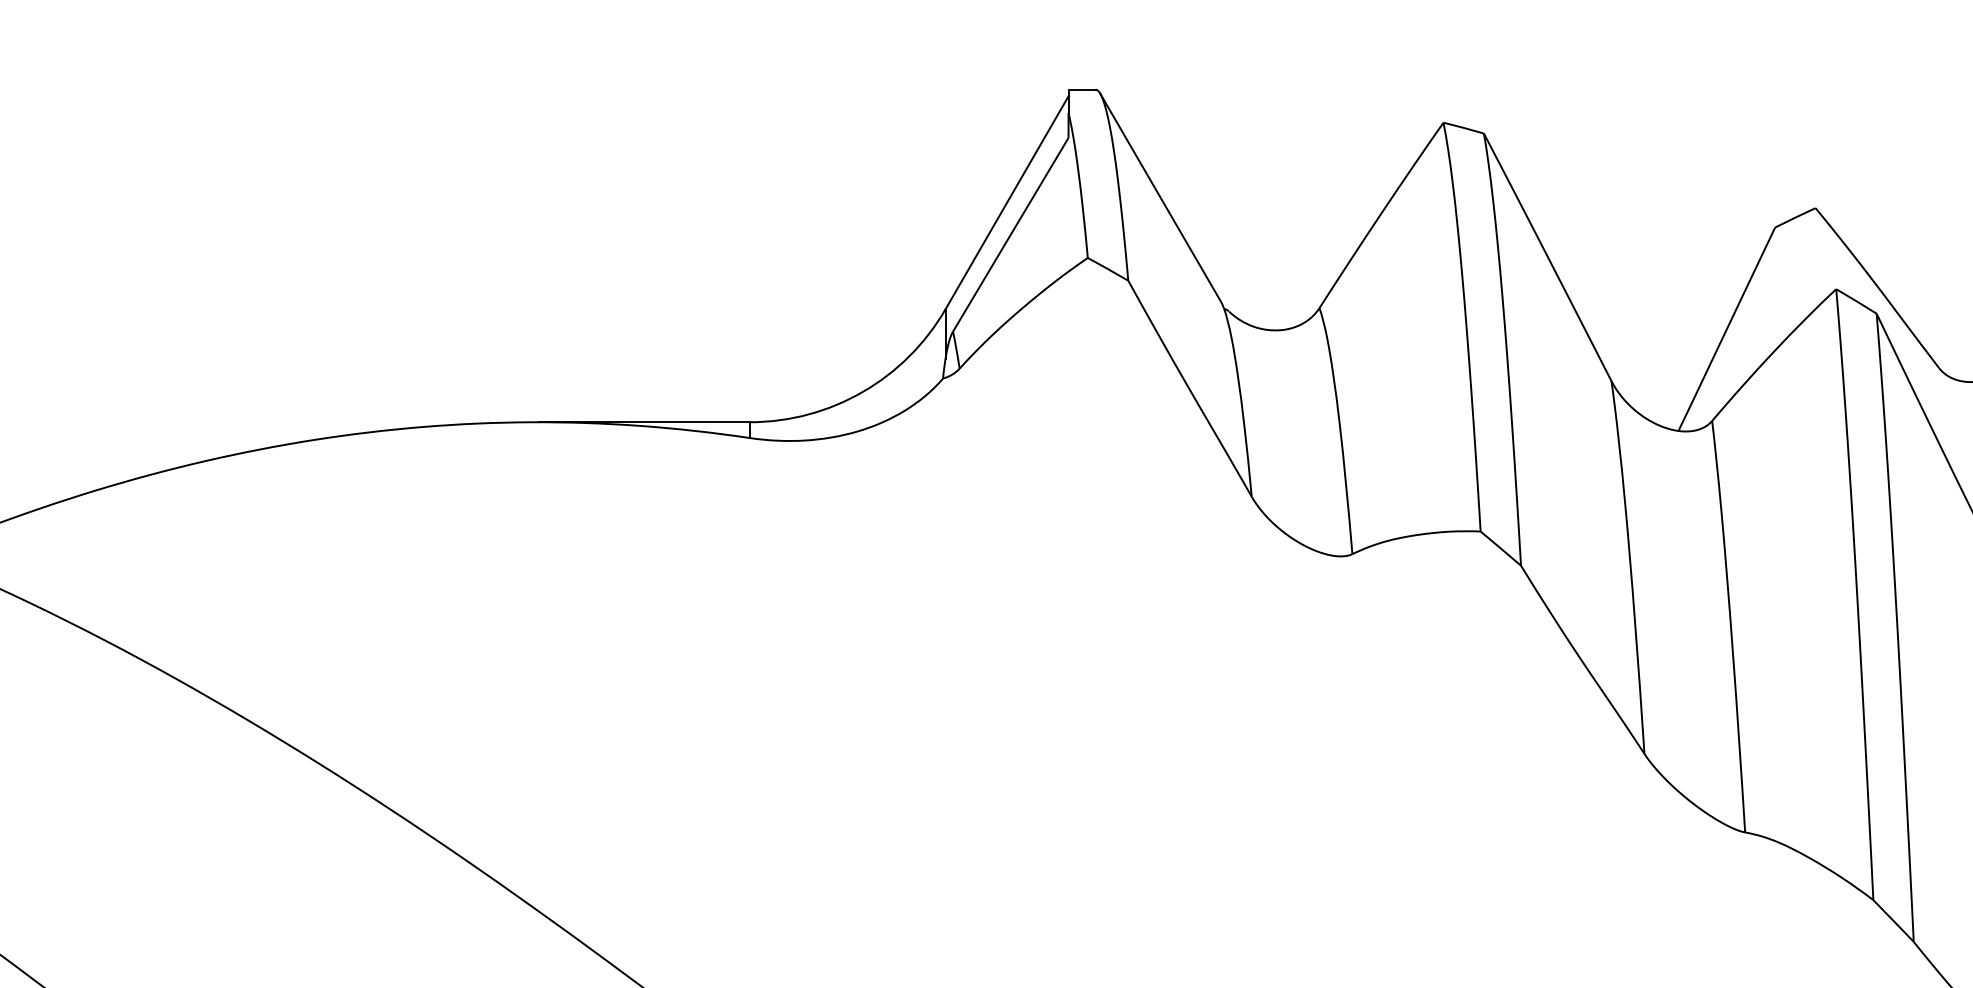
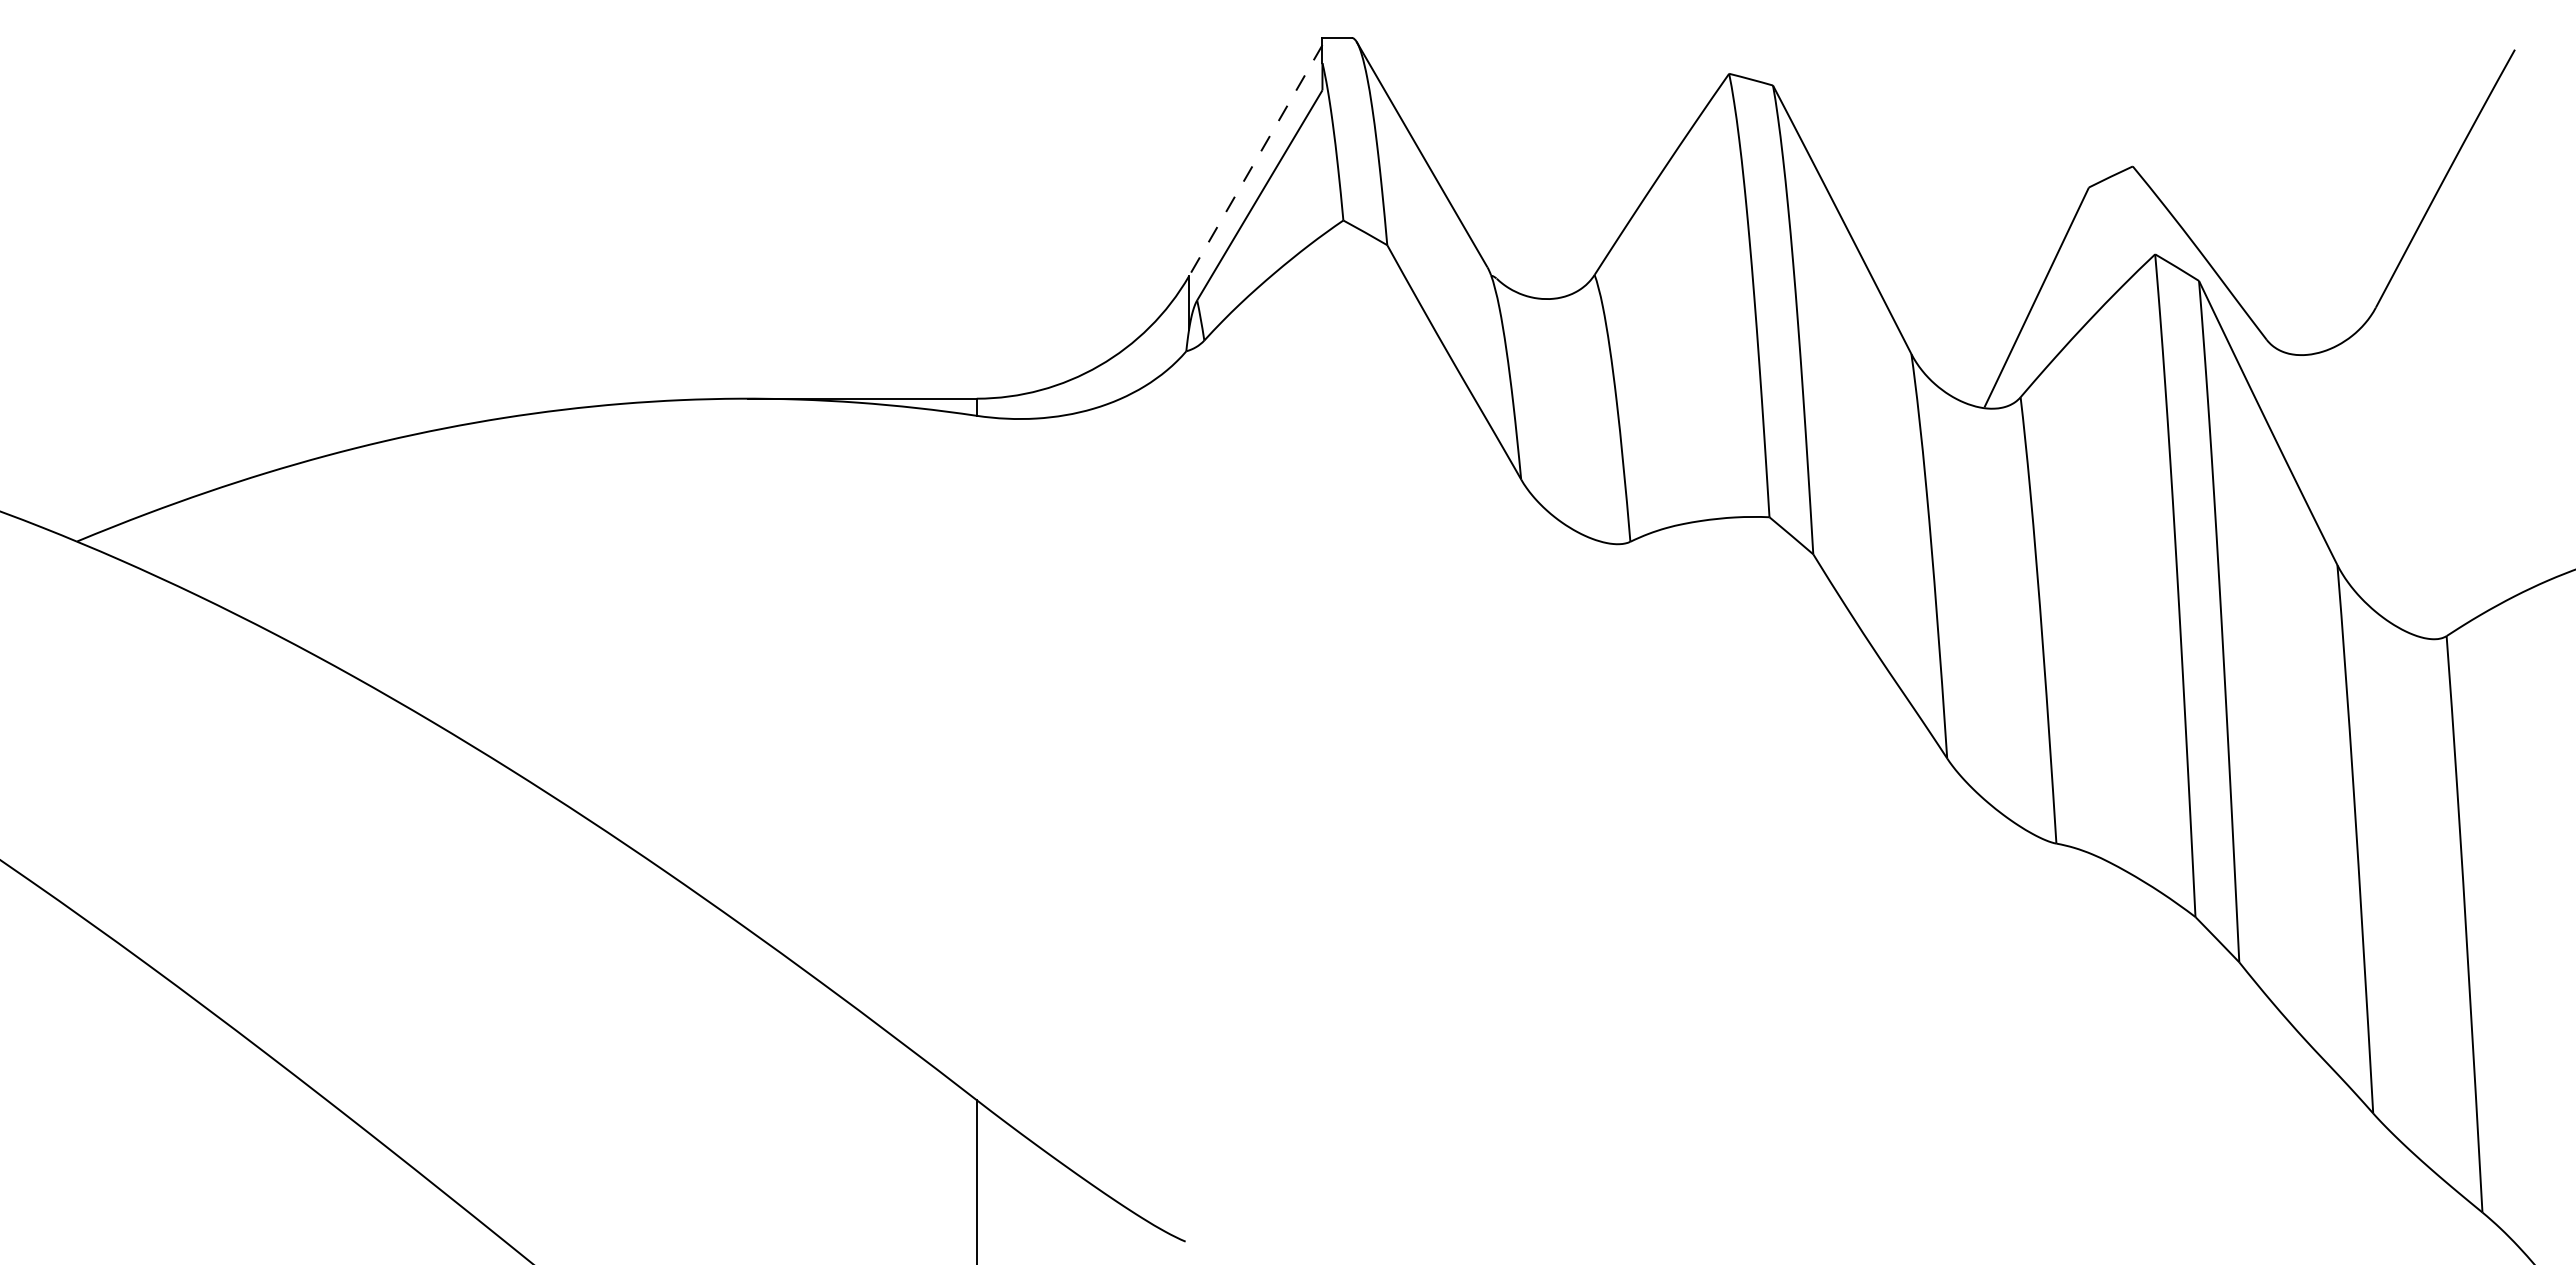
line: (1006, 203) -> (1255, 161), solid -> dashed

